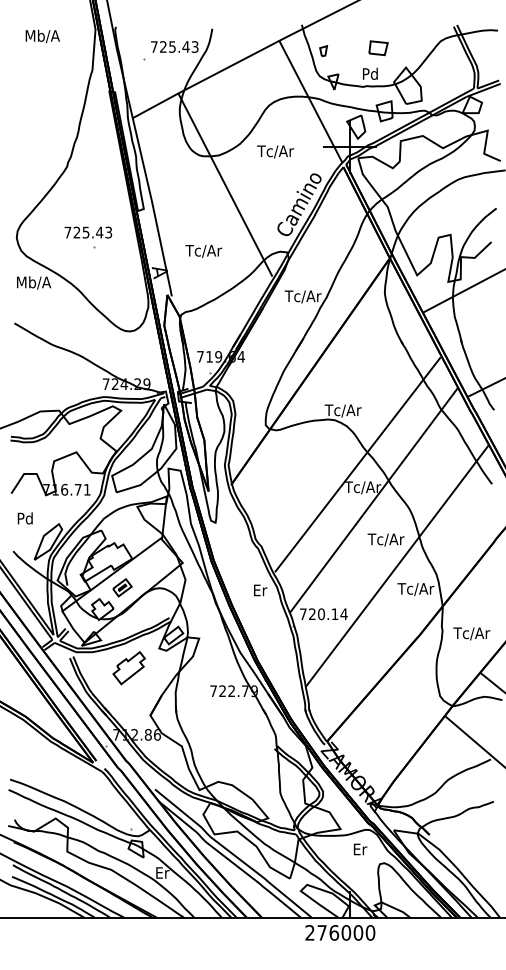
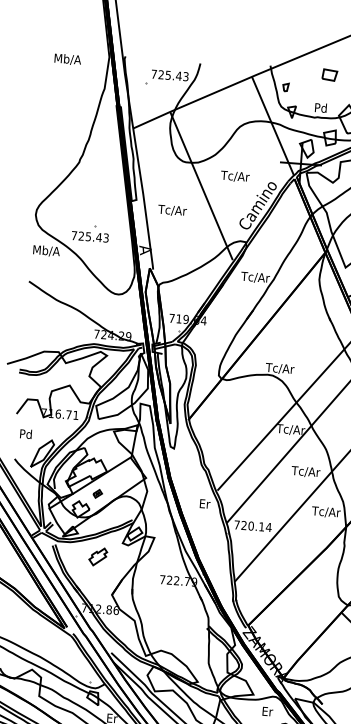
part: (378, 47) -> (329, 74), moved
text: (275, 151) -> (235, 176), moved
text: (88, 232) -> (90, 236), moved
text: (203, 251) -> (172, 210), moved
part: (122, 587) -> (97, 493), size x0.6
part: (128, 668) -> (97, 557), size x0.7

